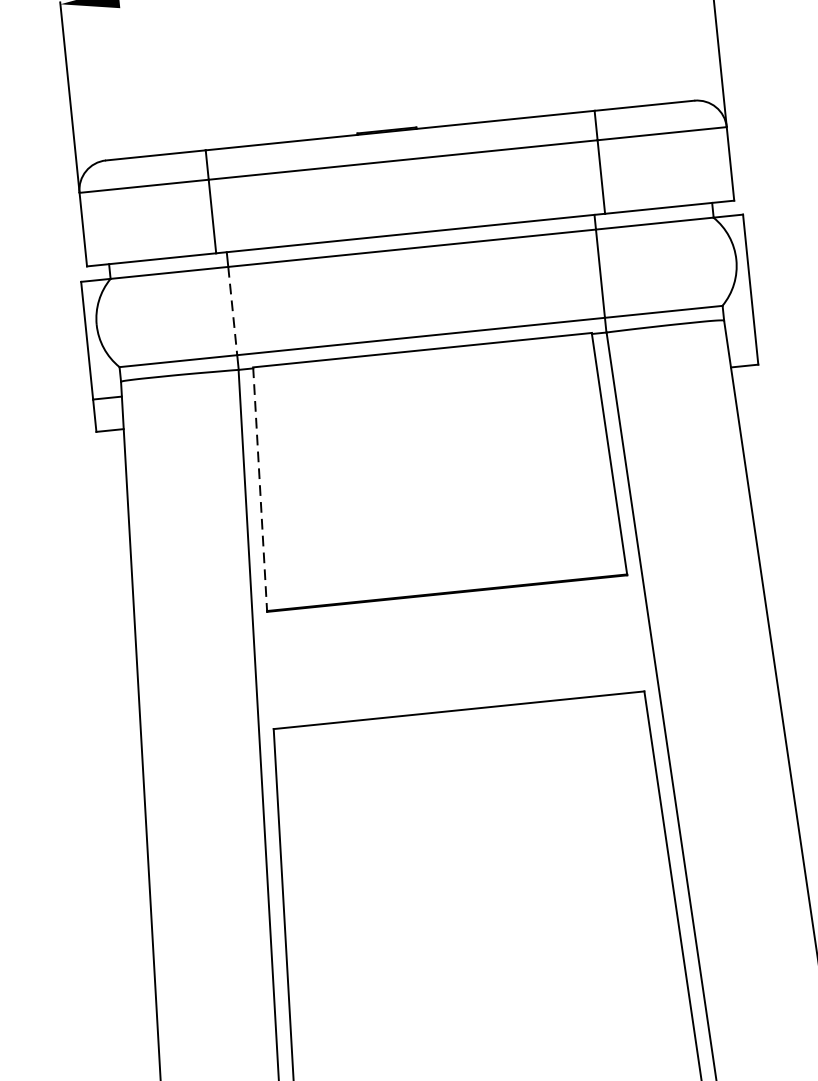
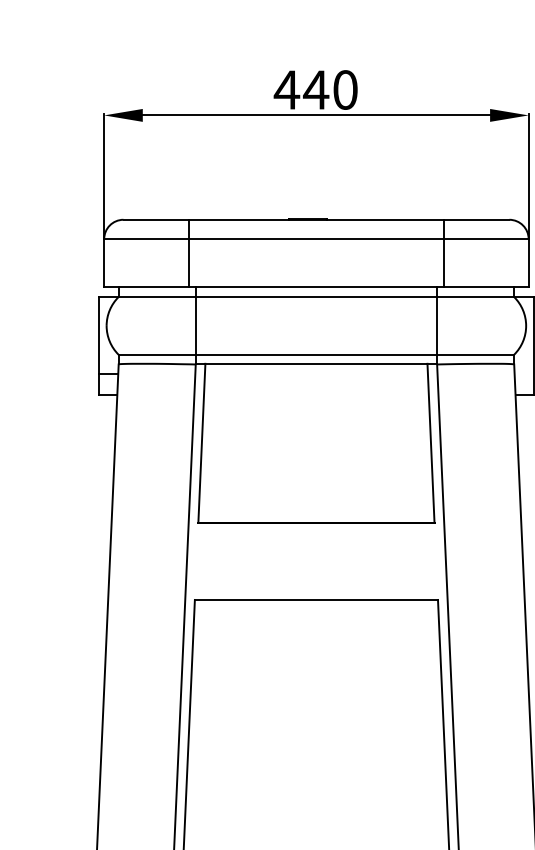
line: (232, 310) -> (195, 325), dashed -> solid
line: (259, 489) -> (201, 443), dashed -> solid

